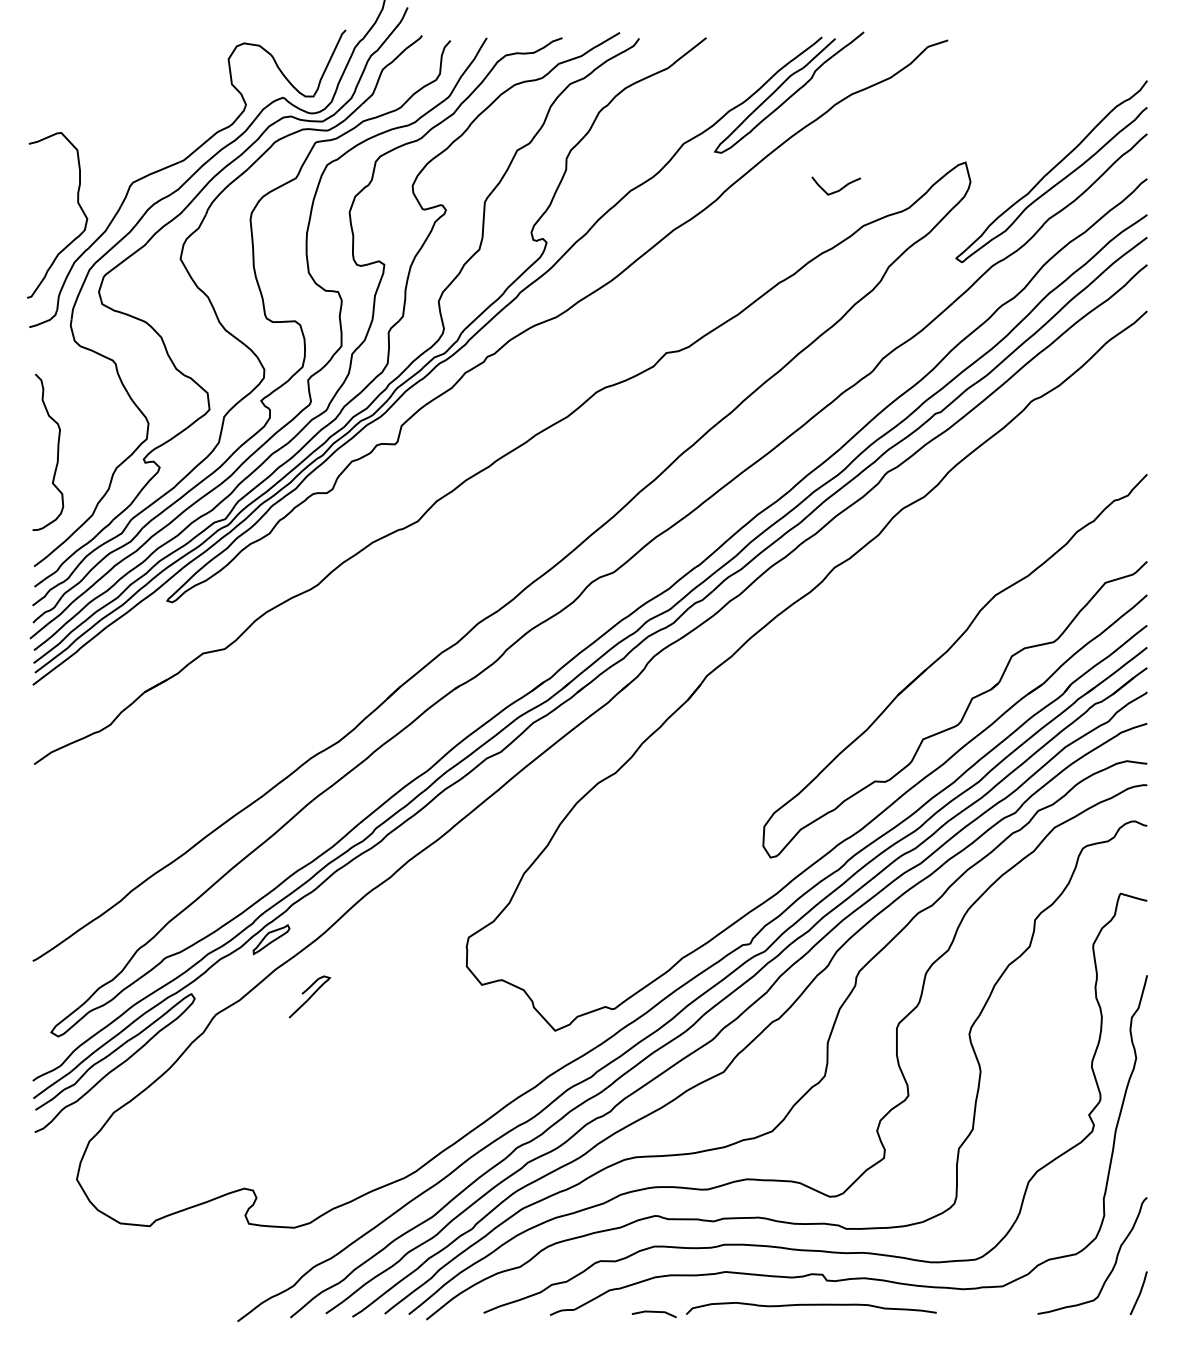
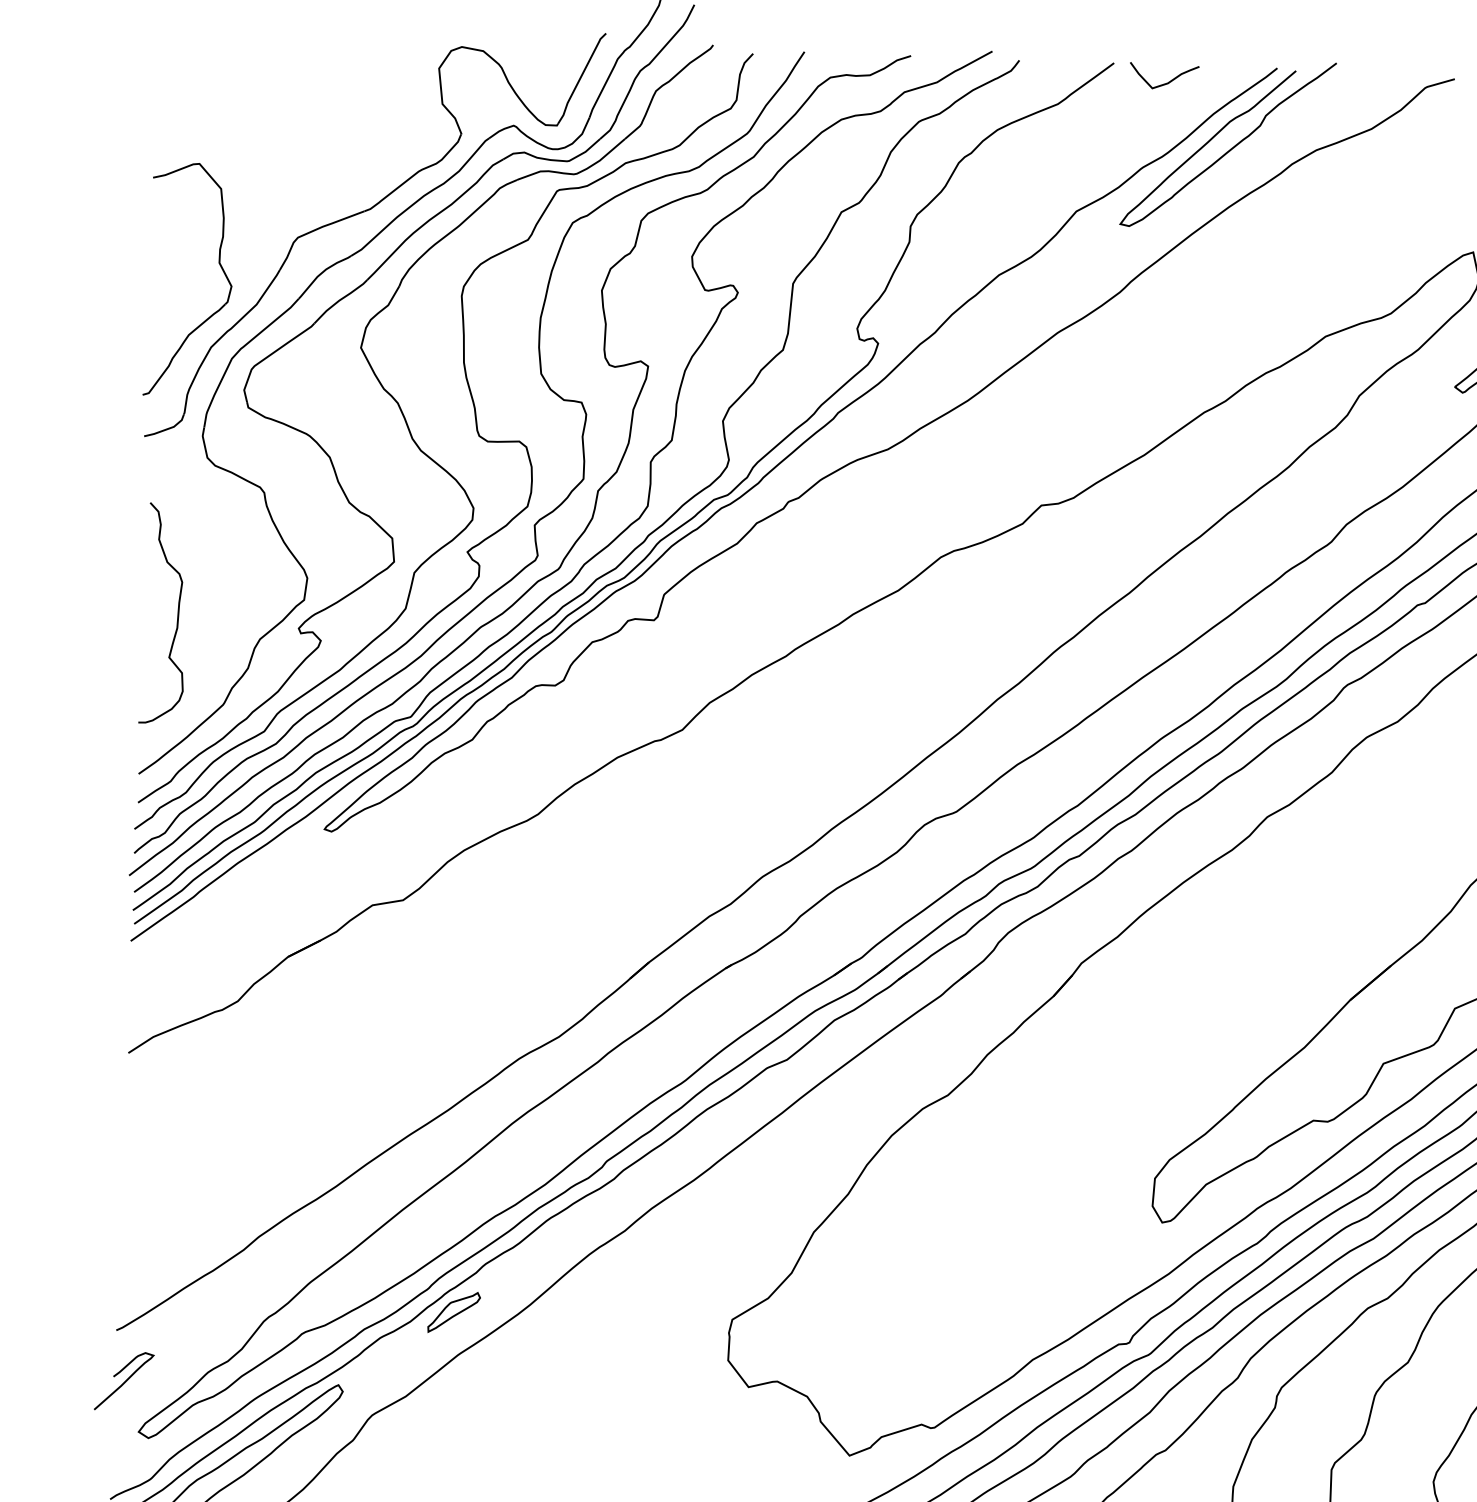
curve: (836, 190) -> (1164, 82), moved
curve: (309, 996) -> (123, 1380), moved

